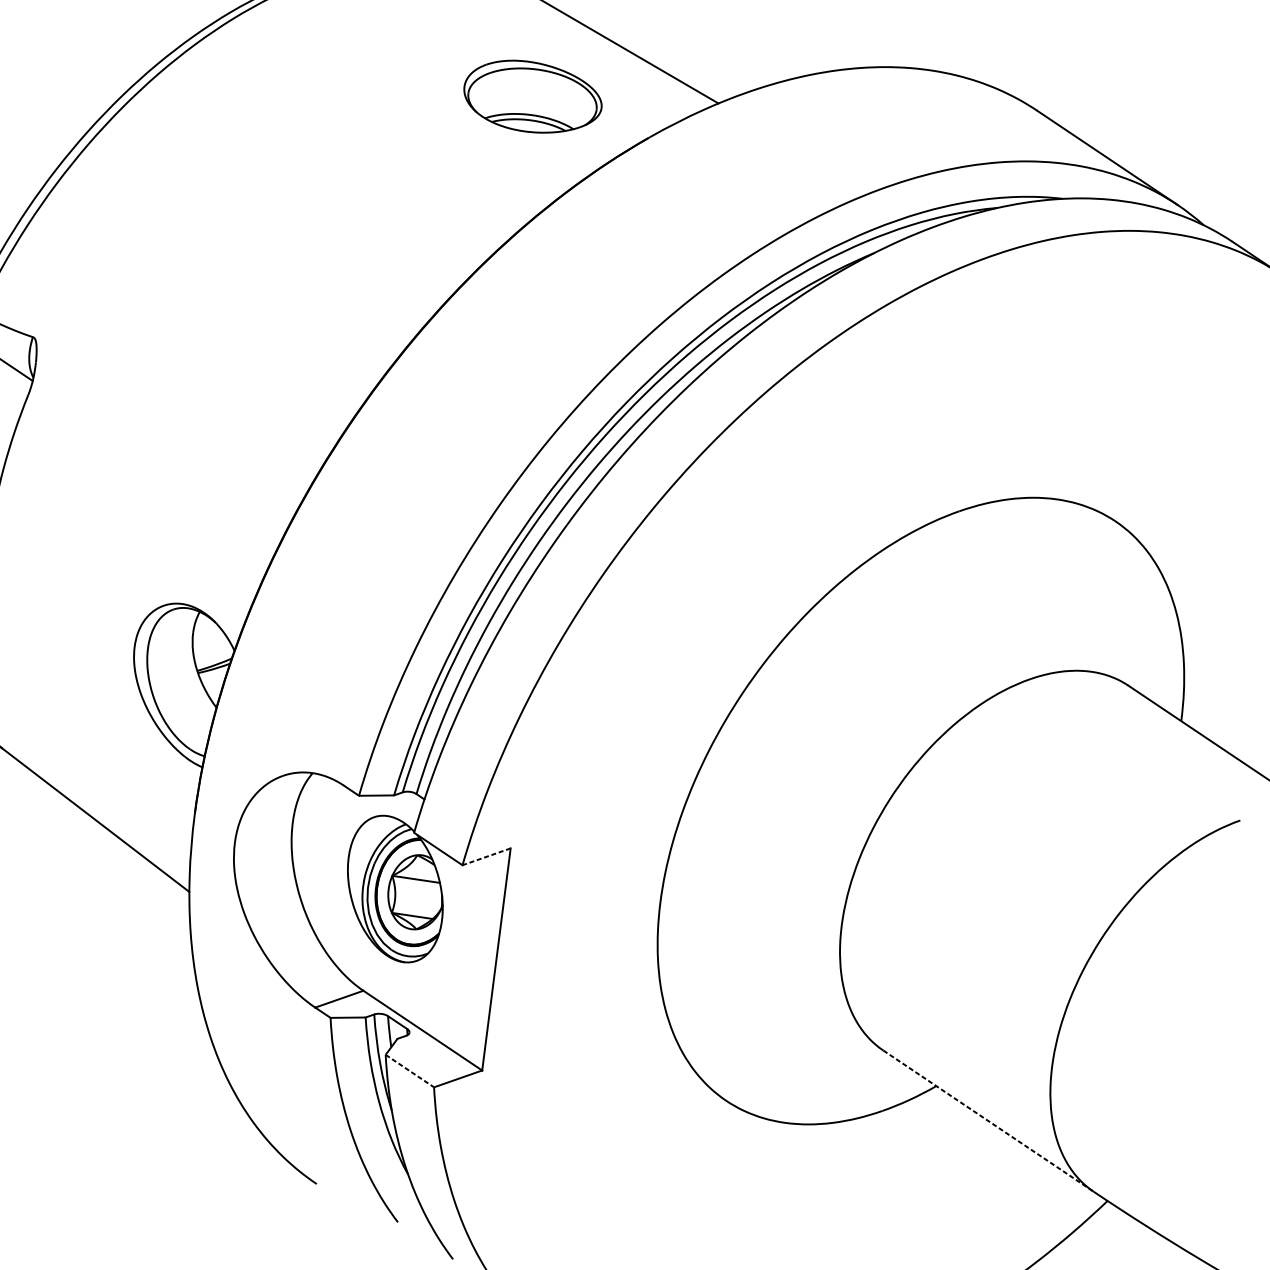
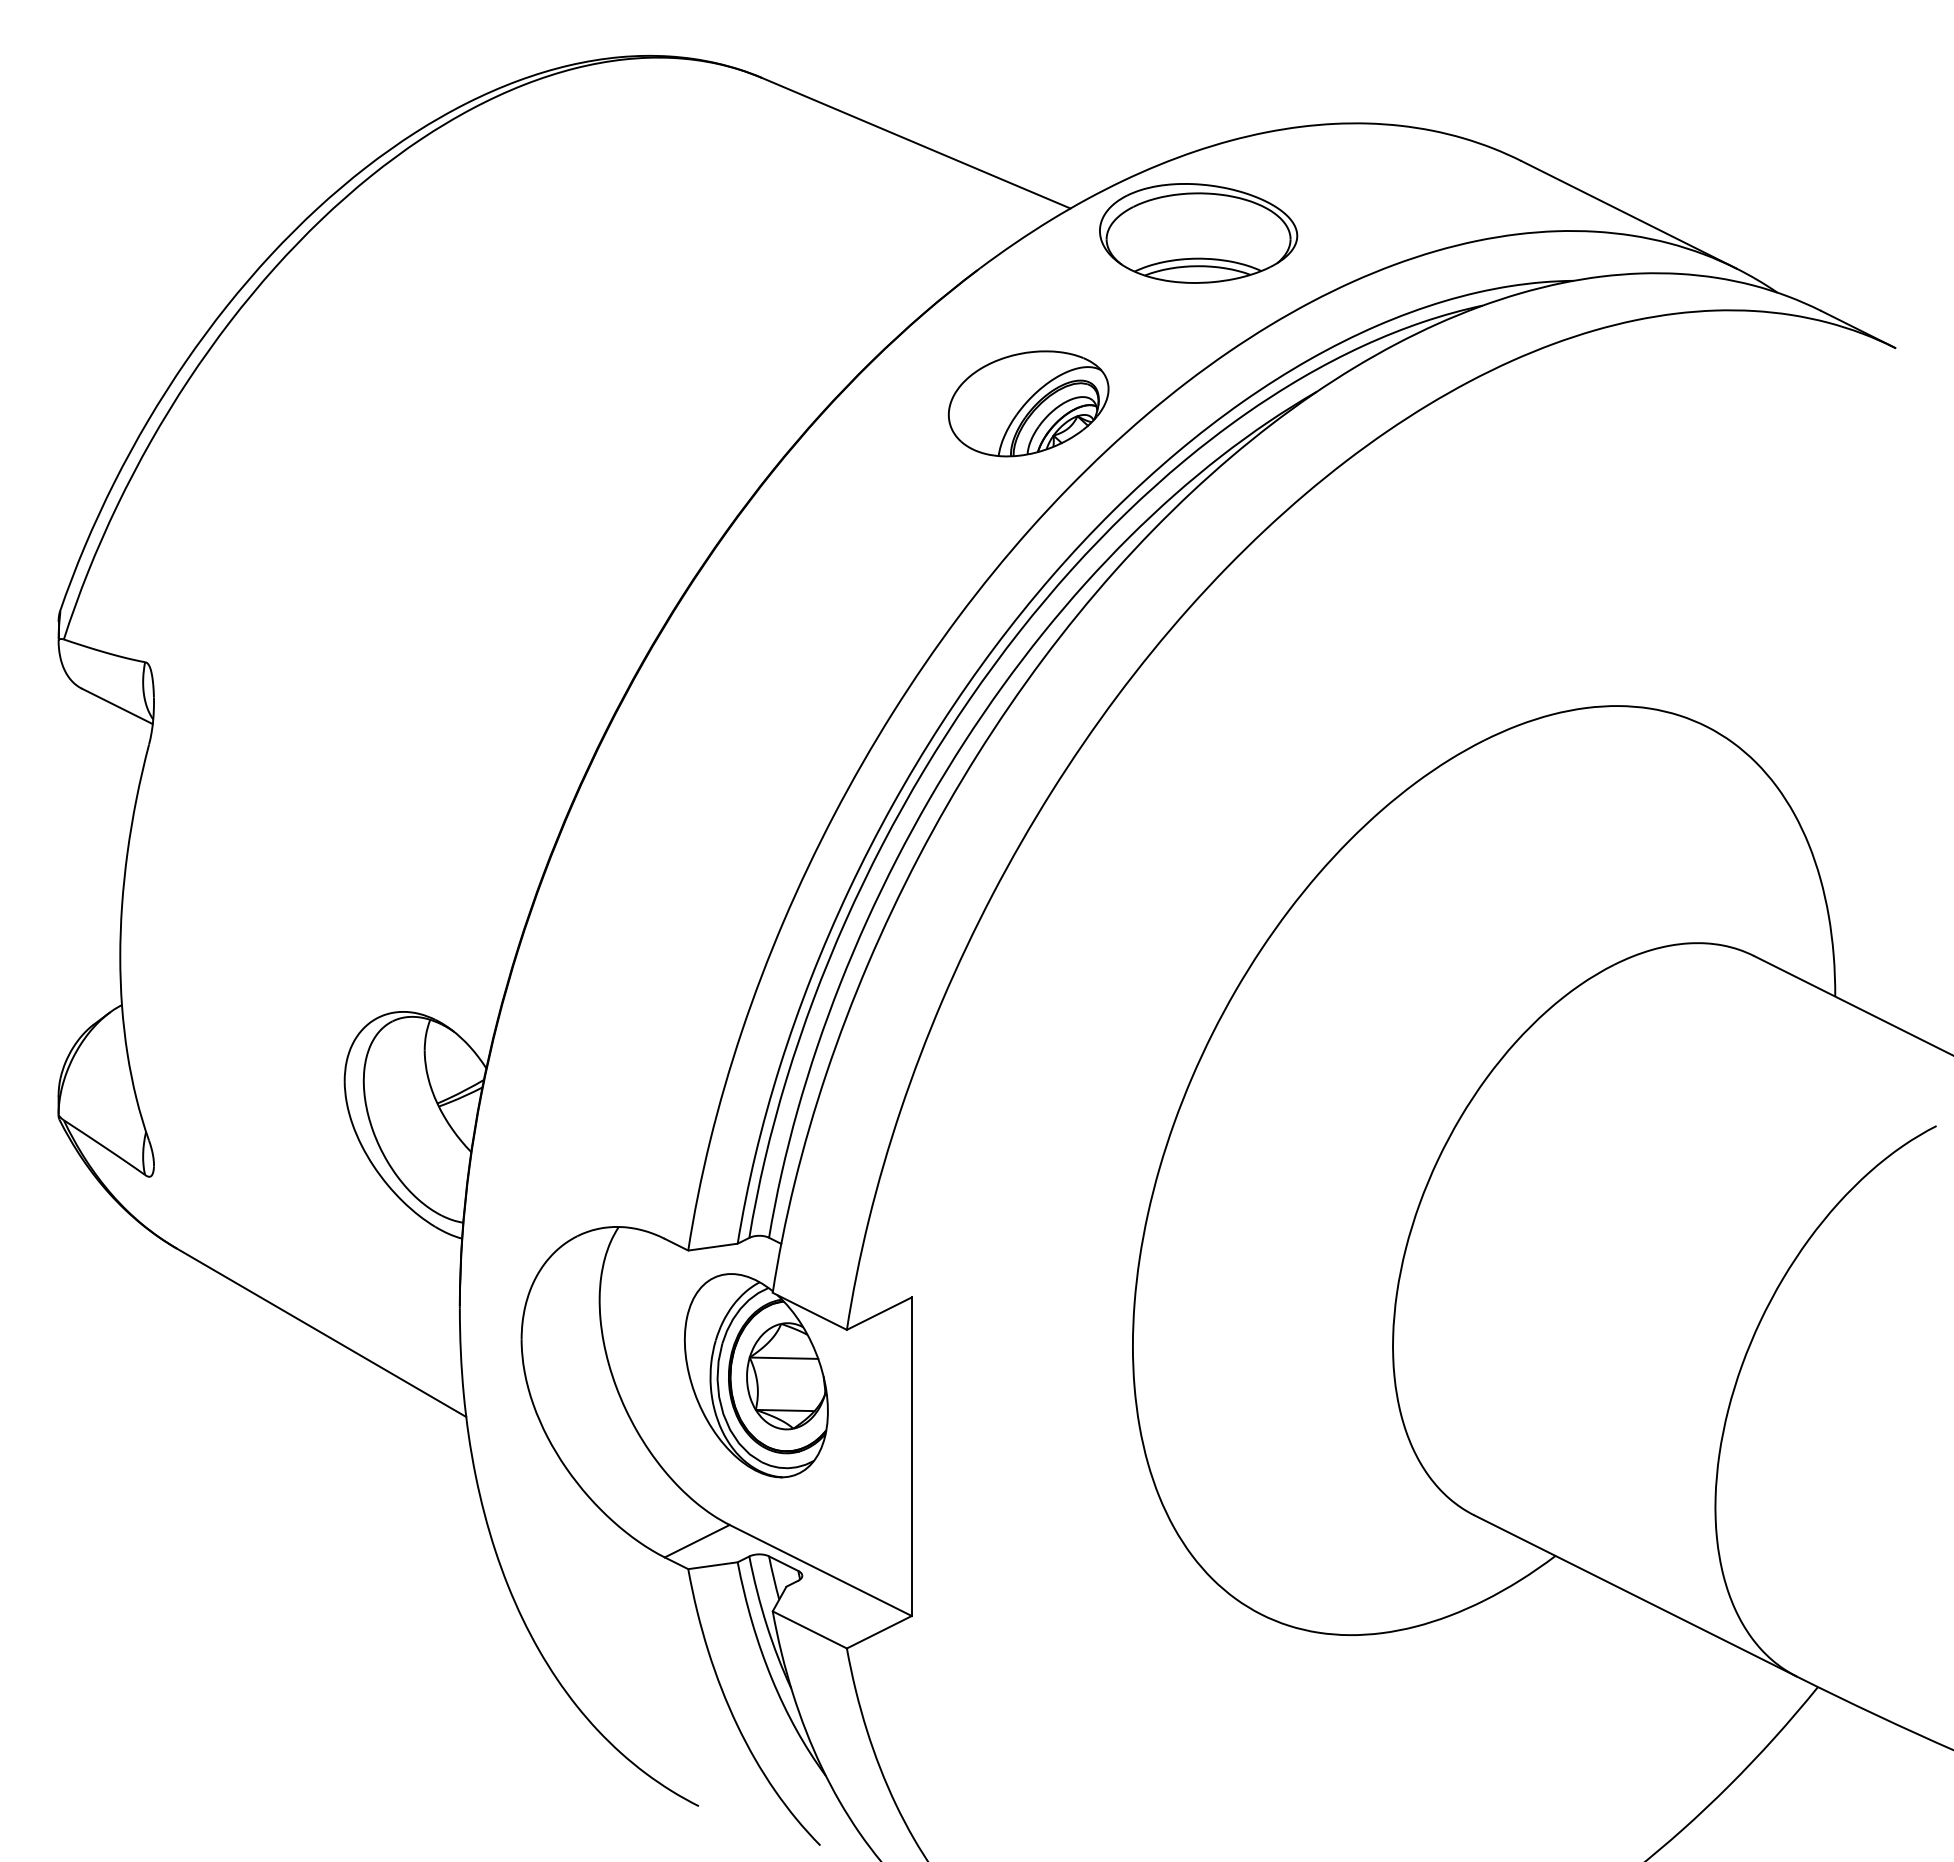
part: (532, 97) -> (1198, 233), moved
part: (671, 235) -> (1028, 403), added
line: (486, 856) -> (878, 1313), dashed -> solid
line: (410, 1071) -> (810, 1630), dashed -> solid
line: (988, 1121) -> (1635, 1596), dashed -> solid

